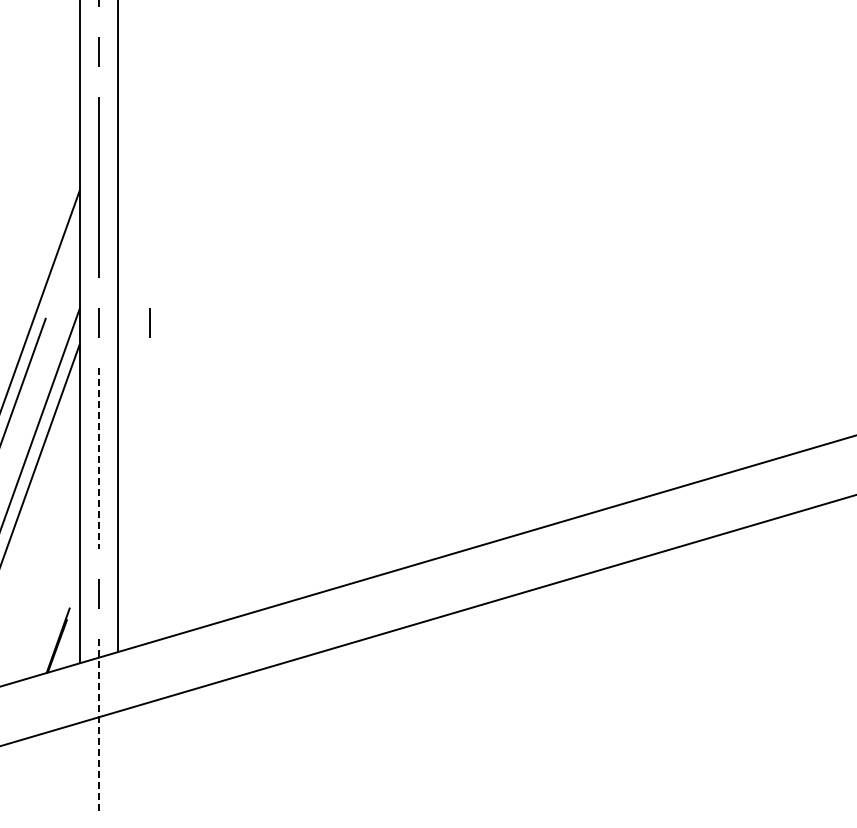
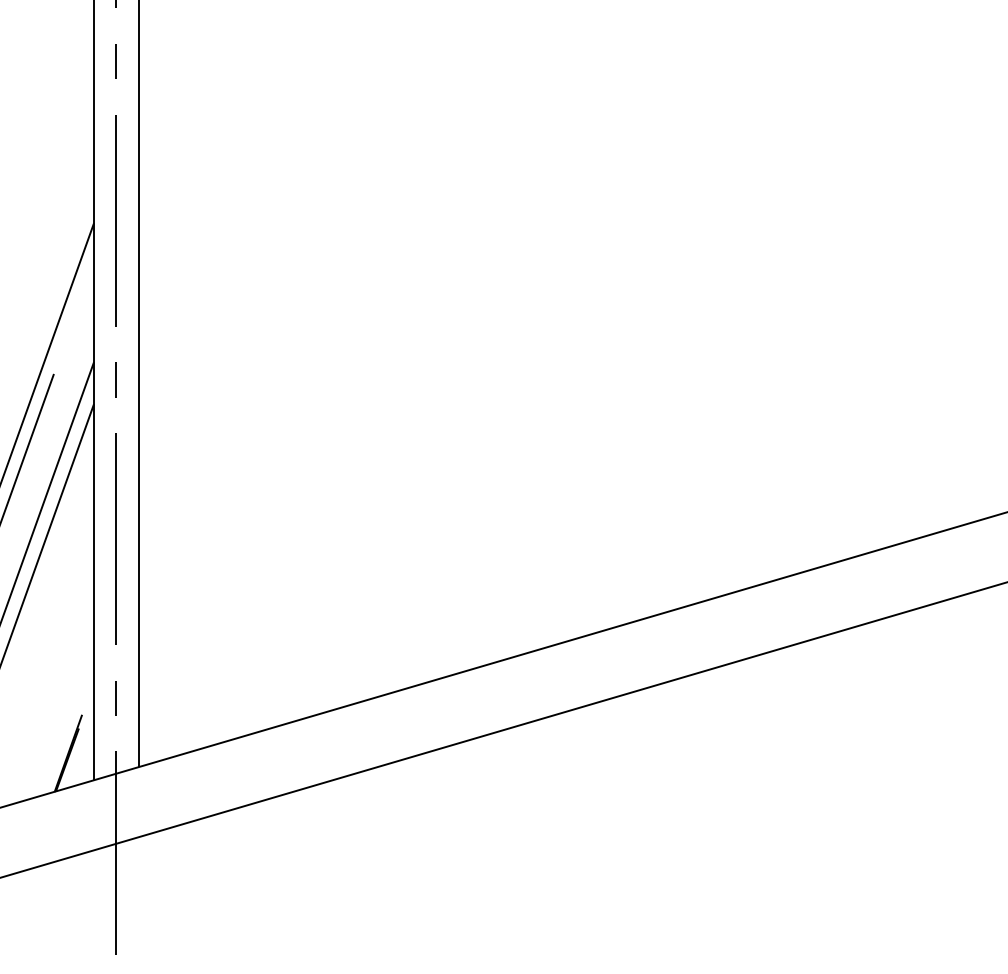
line: (149, 322) -> (175, 379), removed
line: (98, 458) -> (115, 539), dashed -> solid
line: (98, 725) -> (115, 853), dashed -> solid

